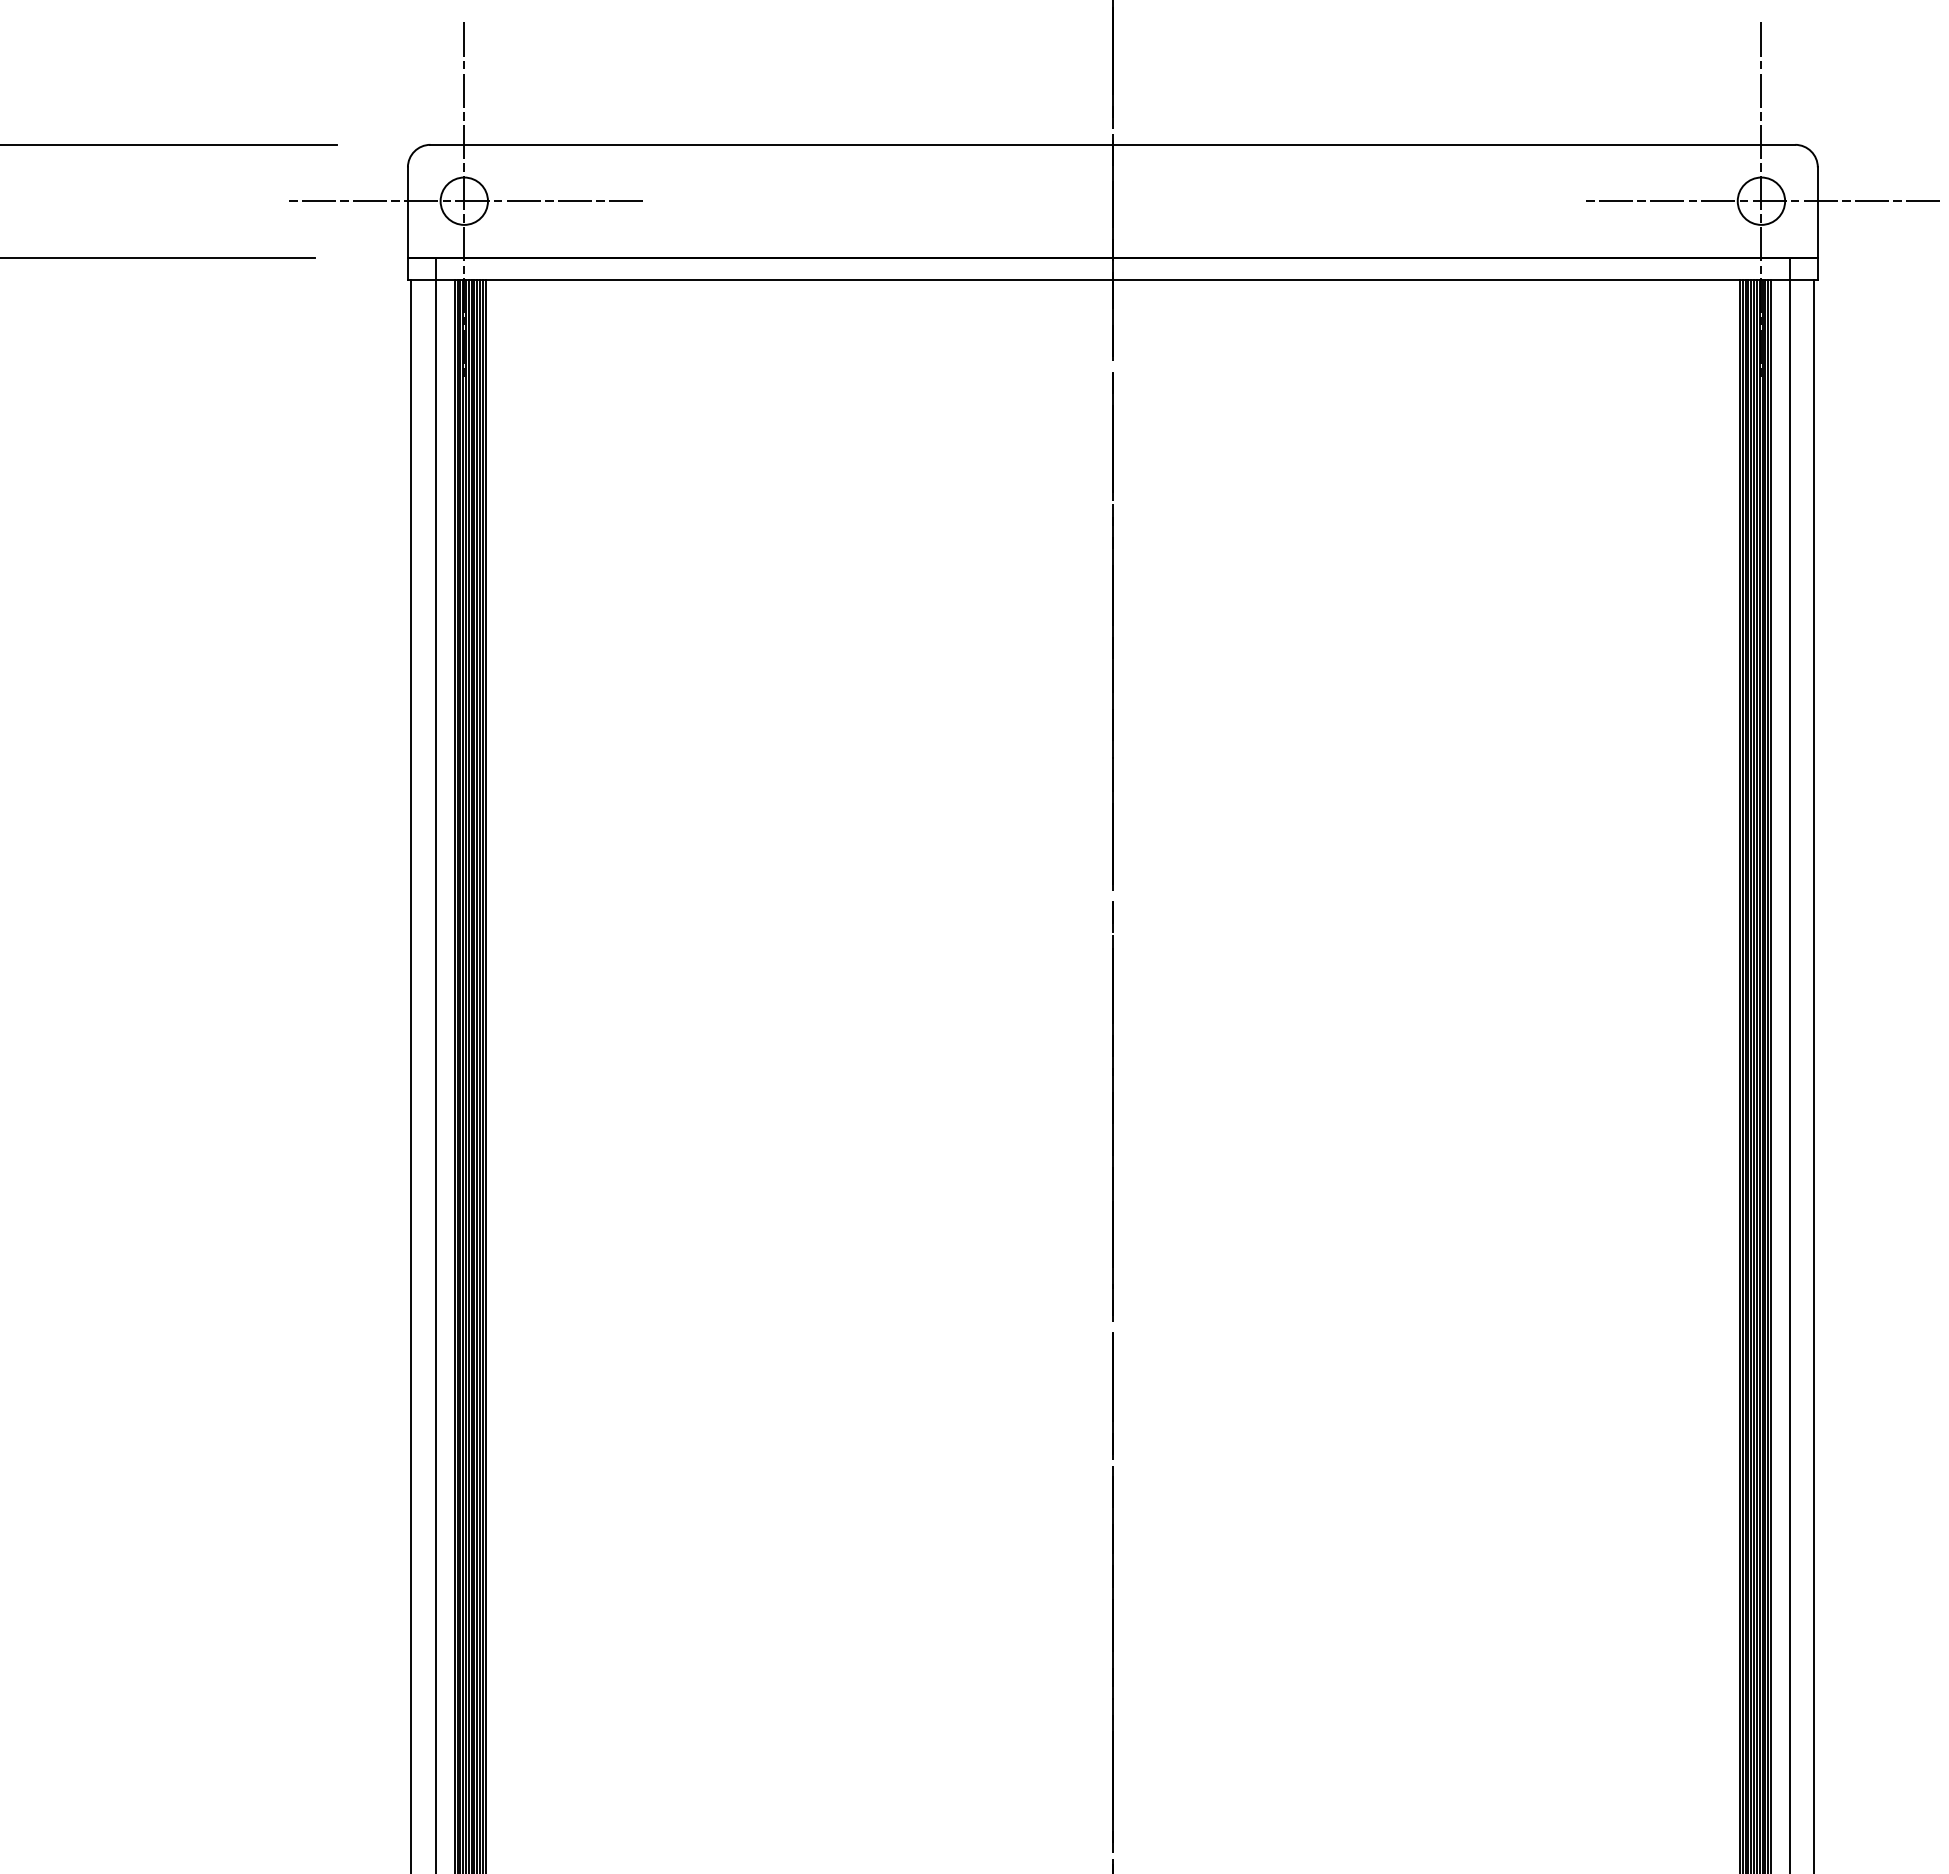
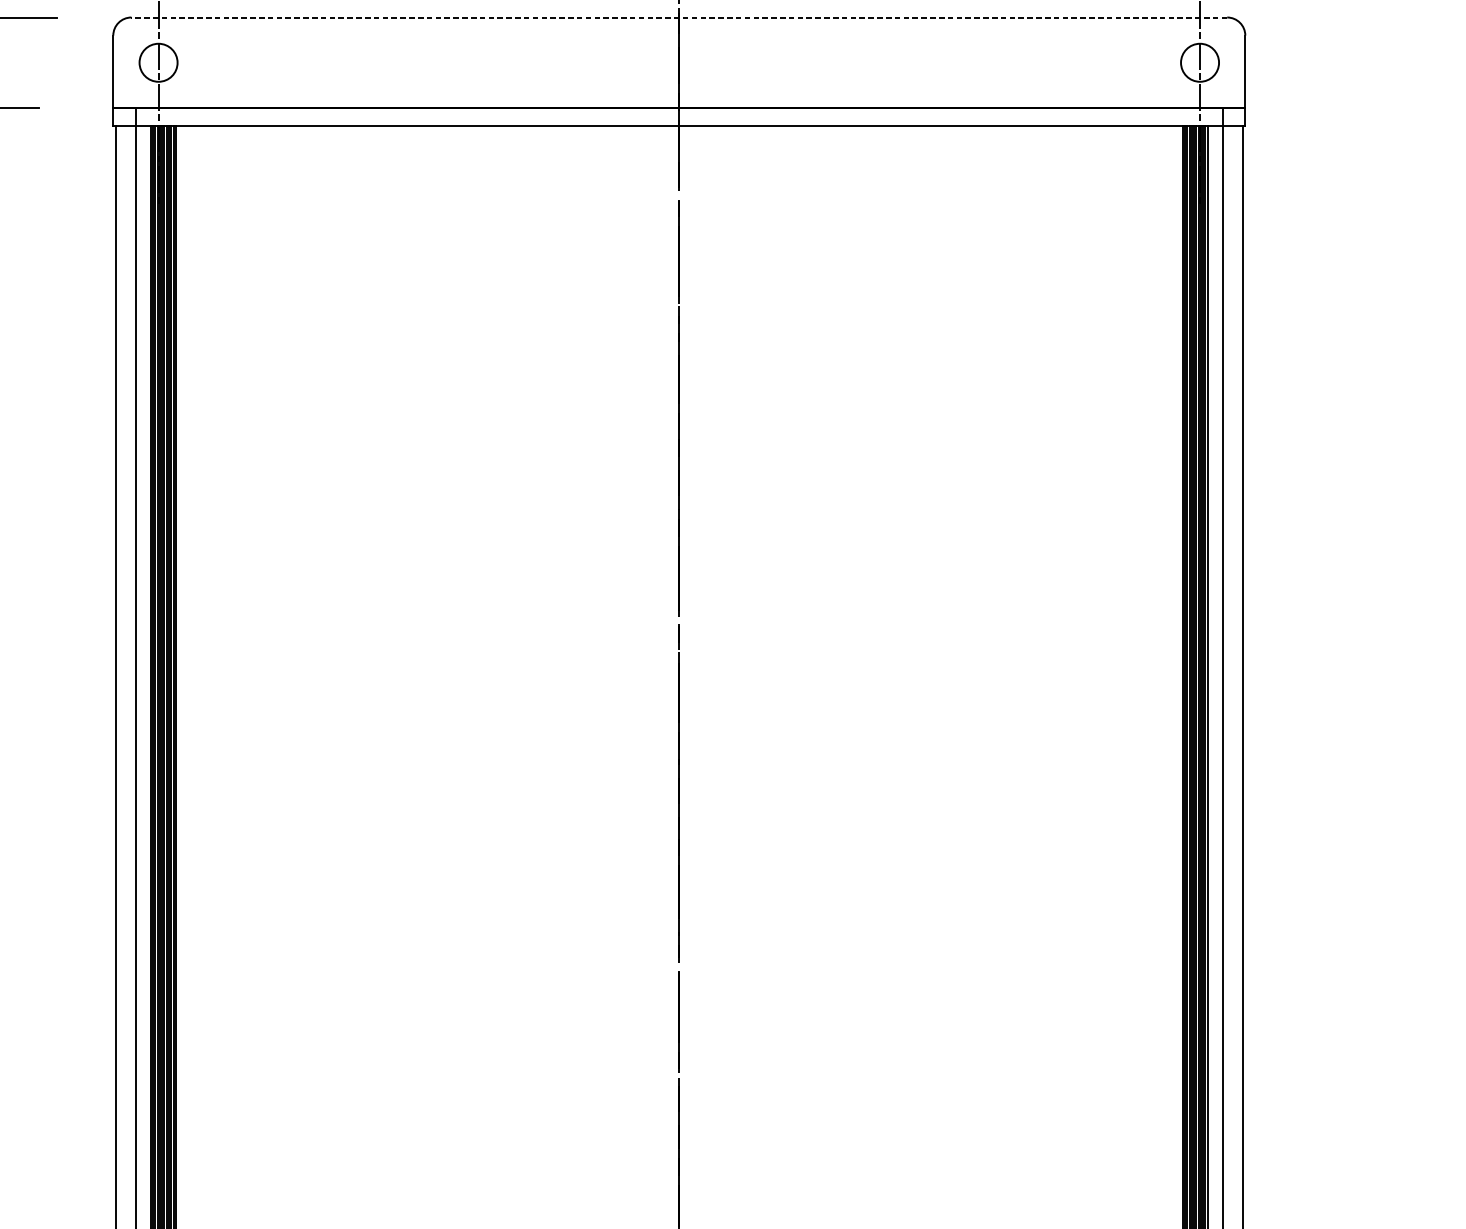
line: (1112, 144) -> (679, 17), solid -> dashed
line: (464, 201) -> (158, 63), removed
line: (1761, 201) -> (1200, 63), removed

